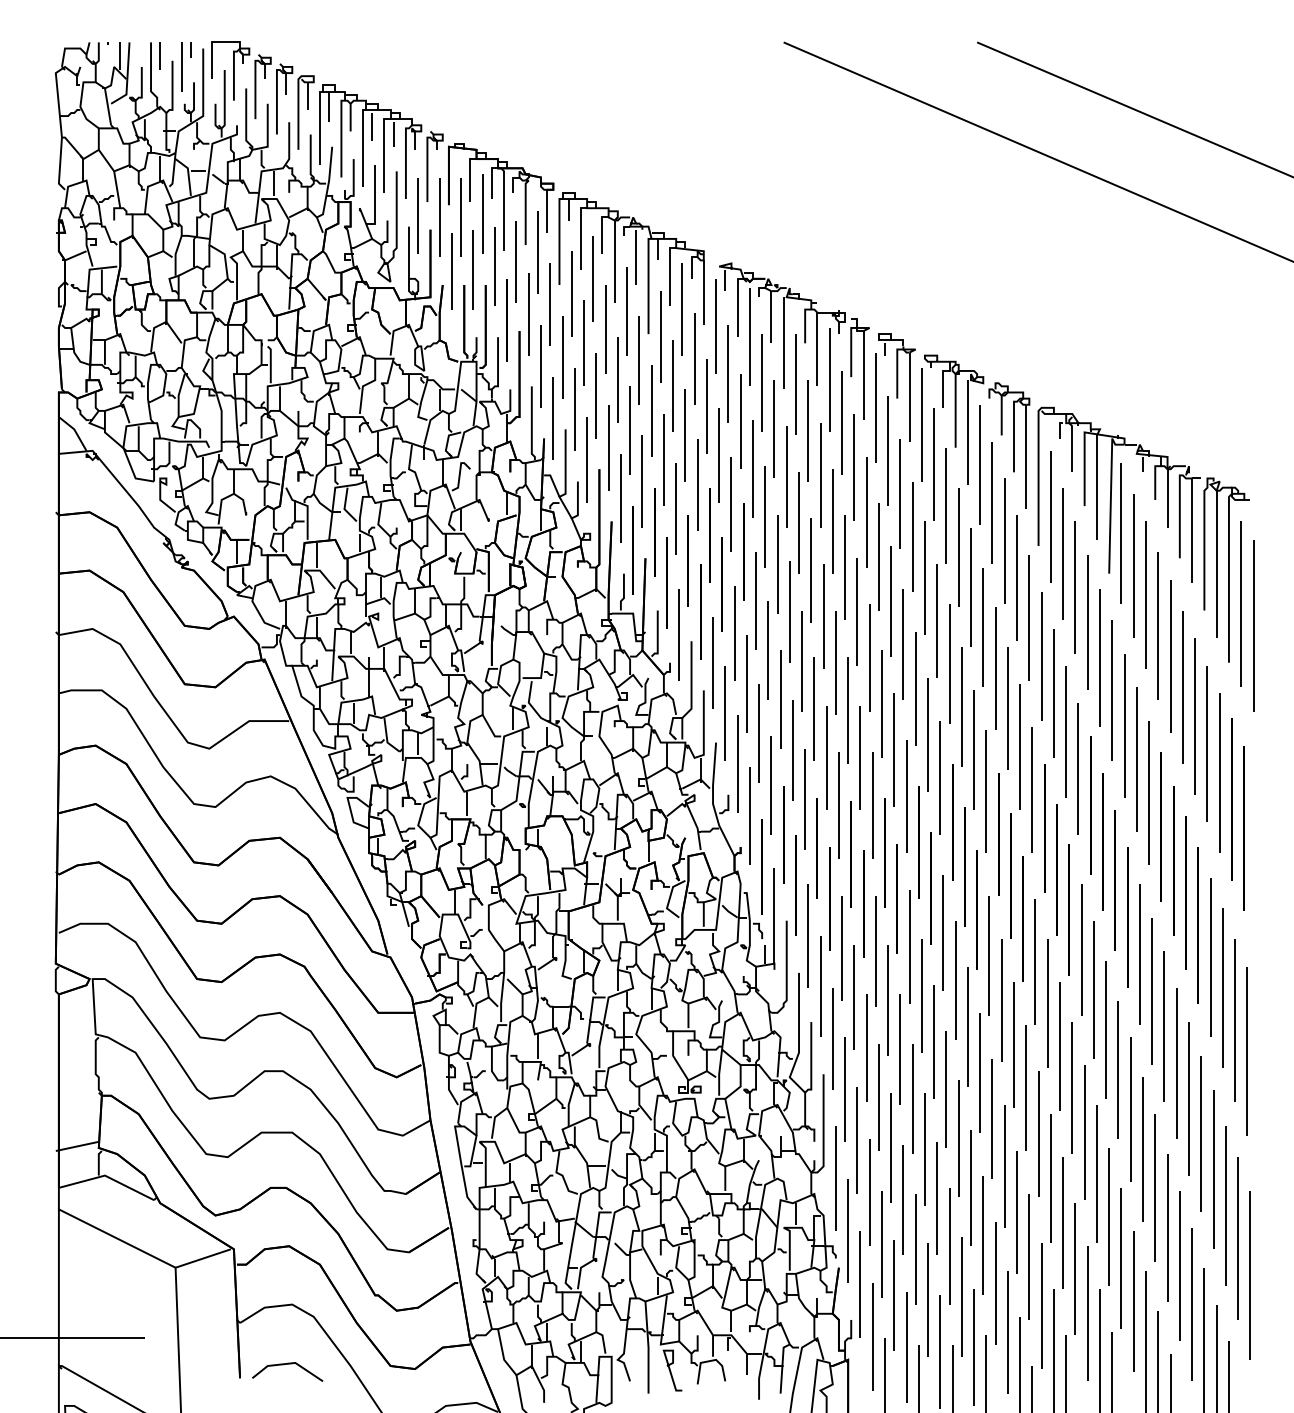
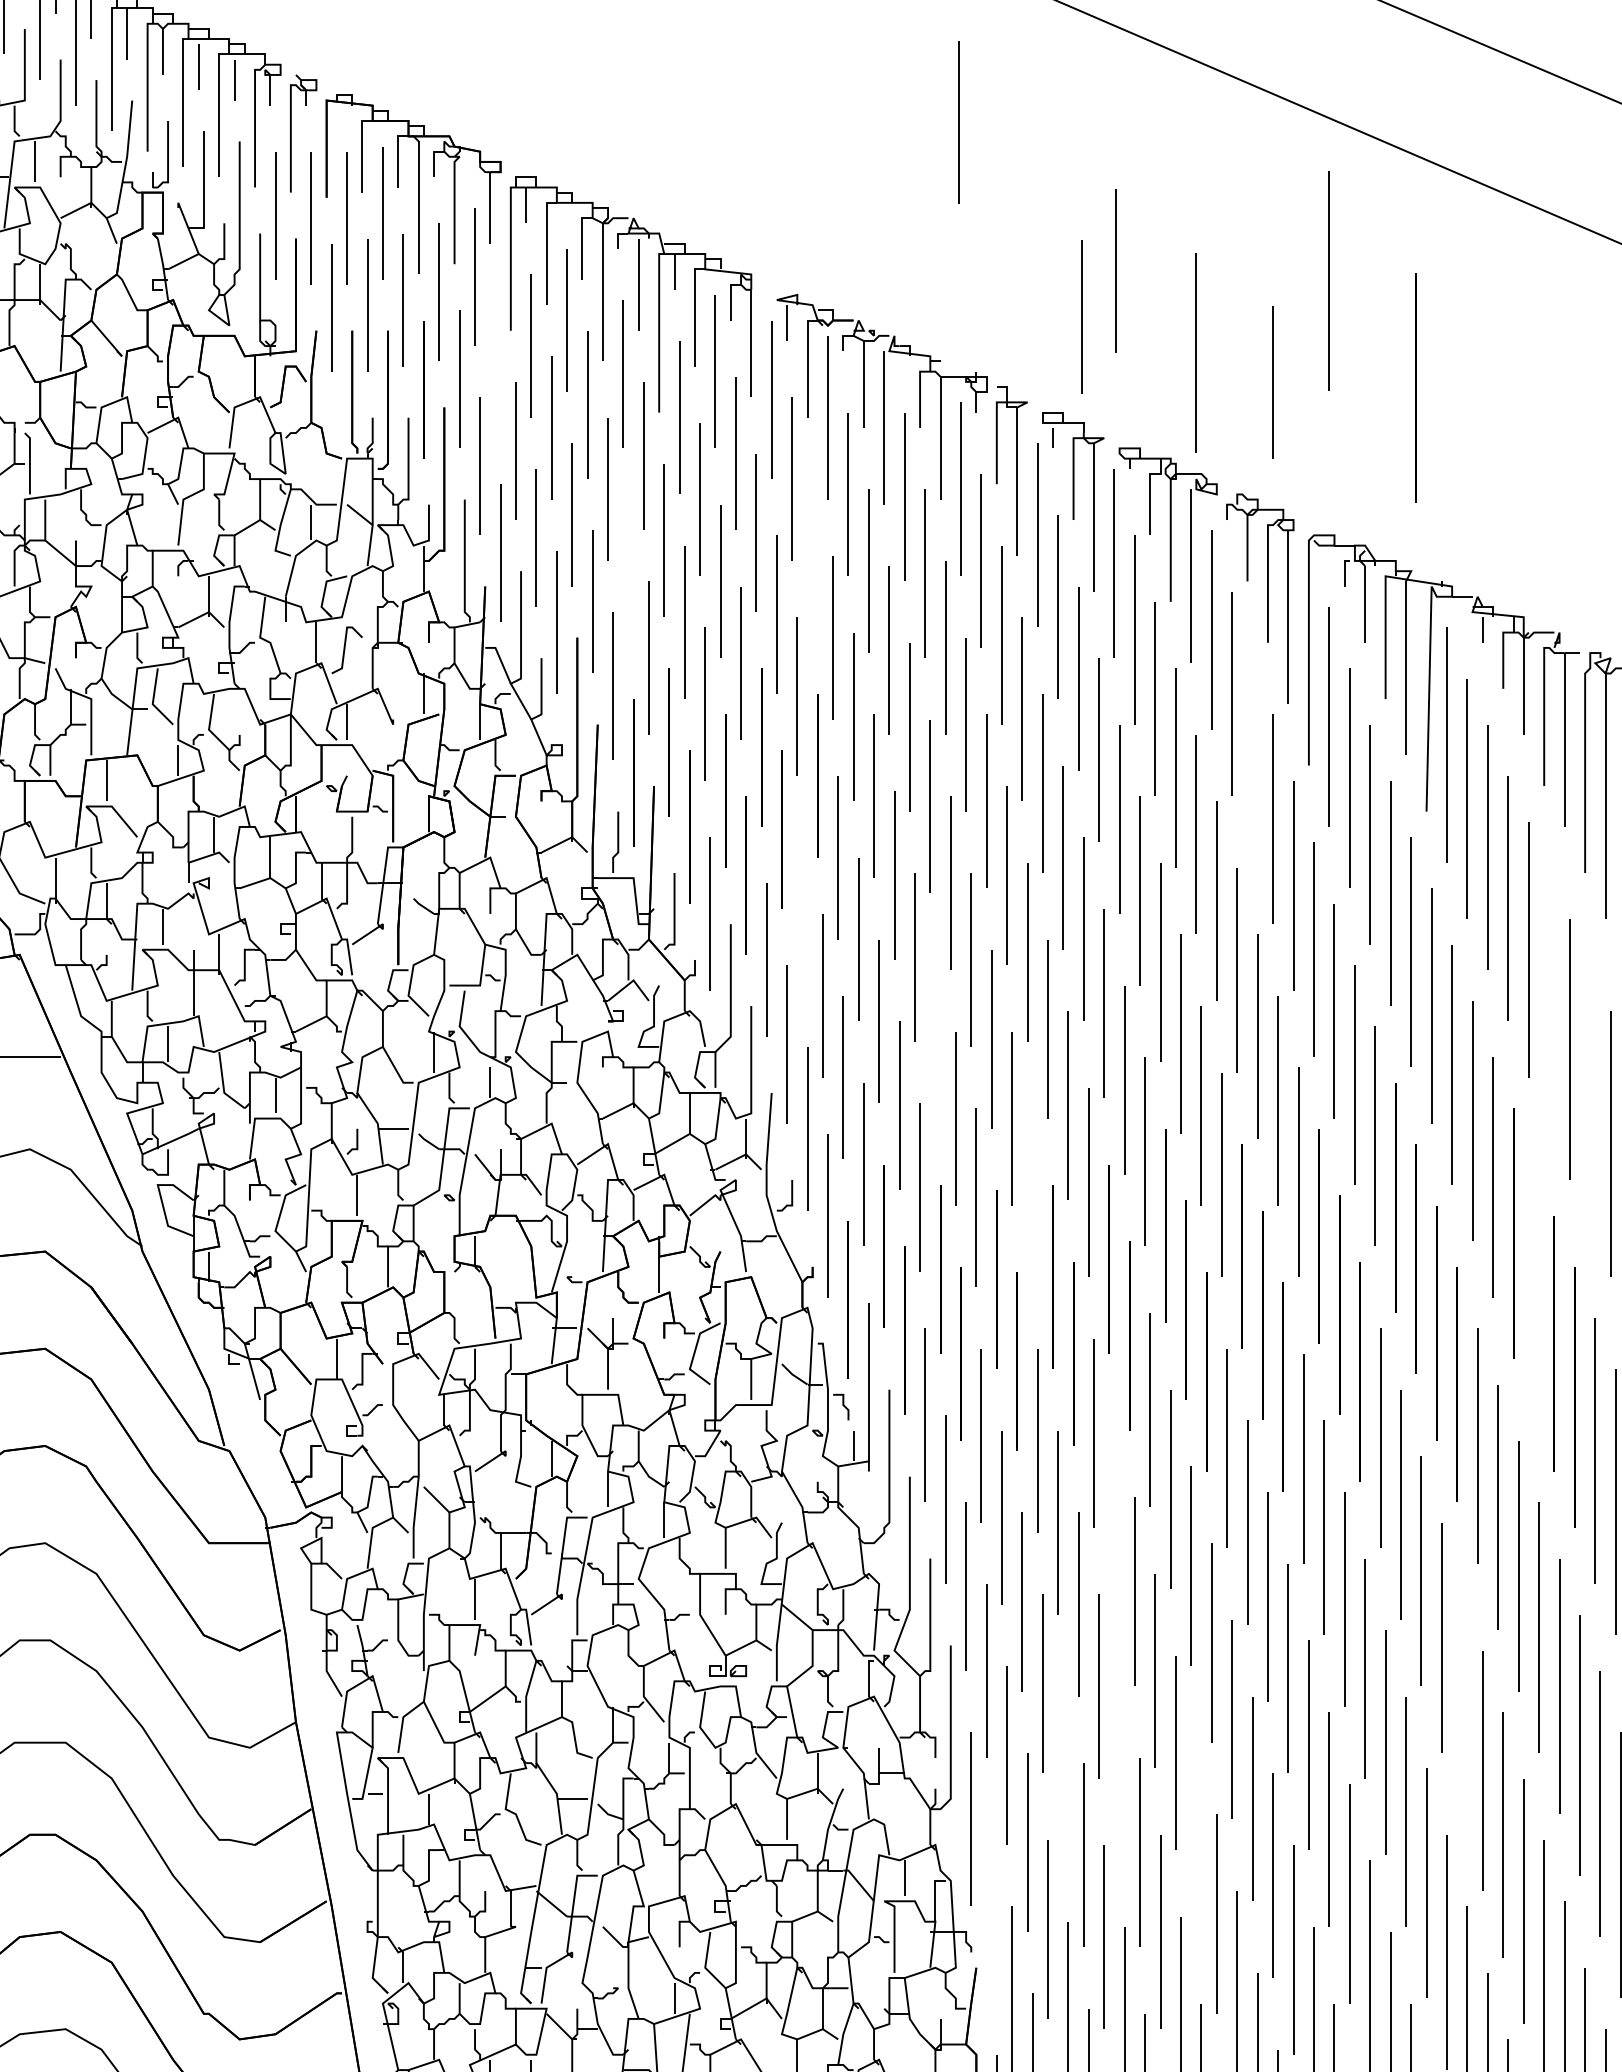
line: (827, 159) -> (957, 121), added
line: (922, 248) -> (1115, 269), added
line: (1050, 254) -> (1328, 279), added
line: (902, 276) -> (1082, 316), added
line: (970, 298) -> (1195, 353), added
line: (549, 304) -> (494, 363), removed
line: (1016, 315) -> (1272, 381), added
line: (1102, 318) -> (1415, 386), added
line: (740, 421) -> (812, 558), removed
line: (629, 430) -> (627, 573), removed
line: (1004, 540) -> (1252, 756), removed
line: (734, 633) -> (802, 911), removed
line: (1182, 687) -> (1548, 1001), removed
line: (813, 708) -> (933, 1036), removed
line: (1206, 743) -> (1588, 1094), removed
line: (872, 805) -> (1032, 1197), removed
line: (1173, 860) -> (1533, 1289), removed
line: (921, 995) -> (1113, 1514), removed
line: (1130, 1109) -> (1462, 1704), removed
line: (890, 1147) -> (1062, 1767), removed
line: (924, 1149) -> (1118, 1770), removed
line: (970, 1187) -> (1195, 1834), removed
line: (847, 1230) -> (990, 1905), removed

